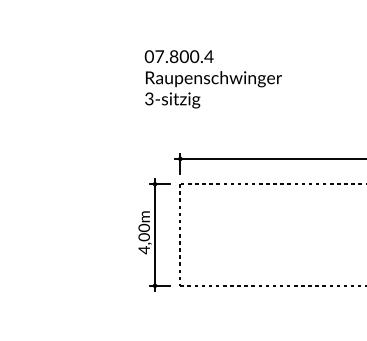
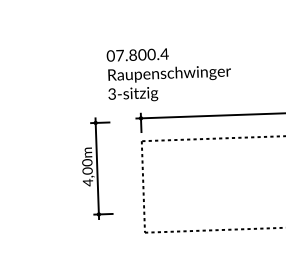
text: (212, 79) -> (168, 74), moved
part: (154, 234) -> (96, 168), moved

